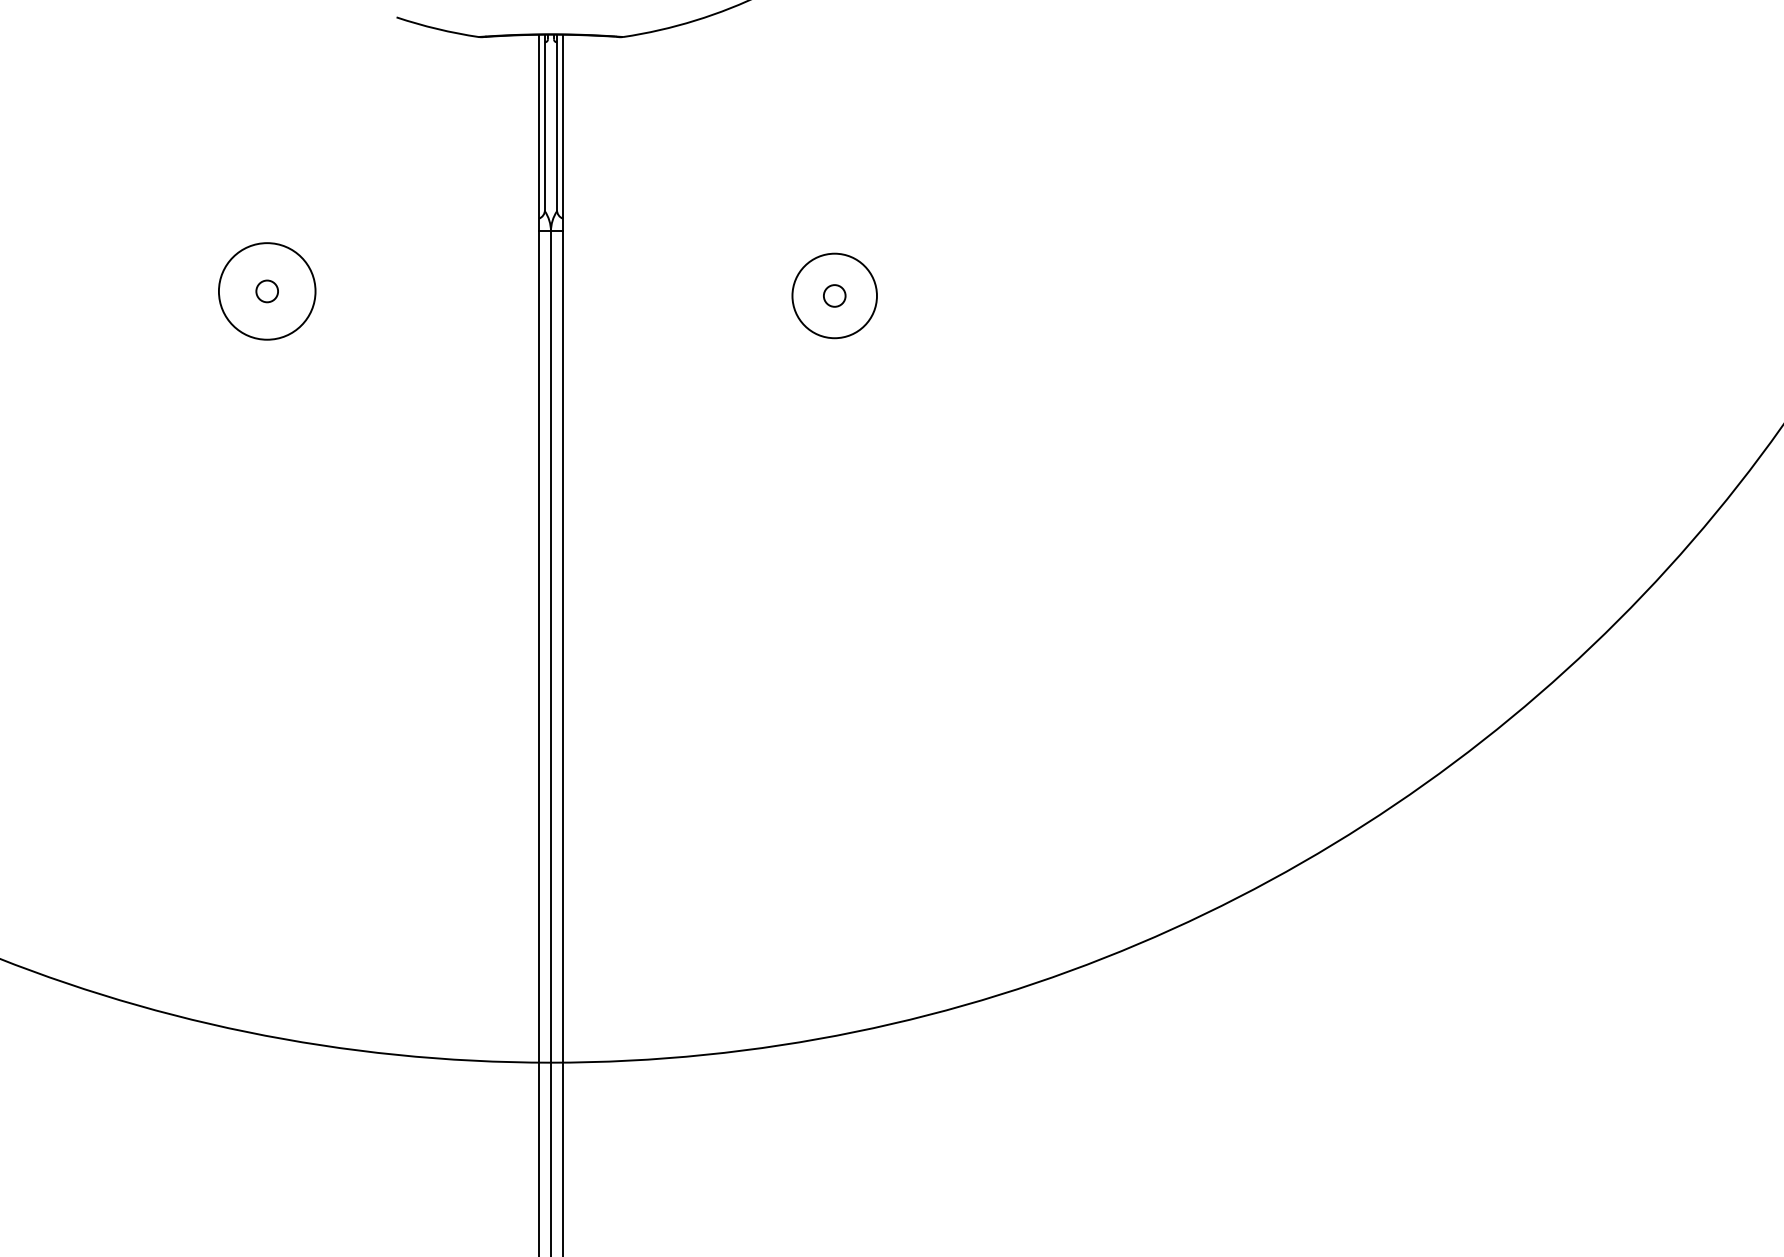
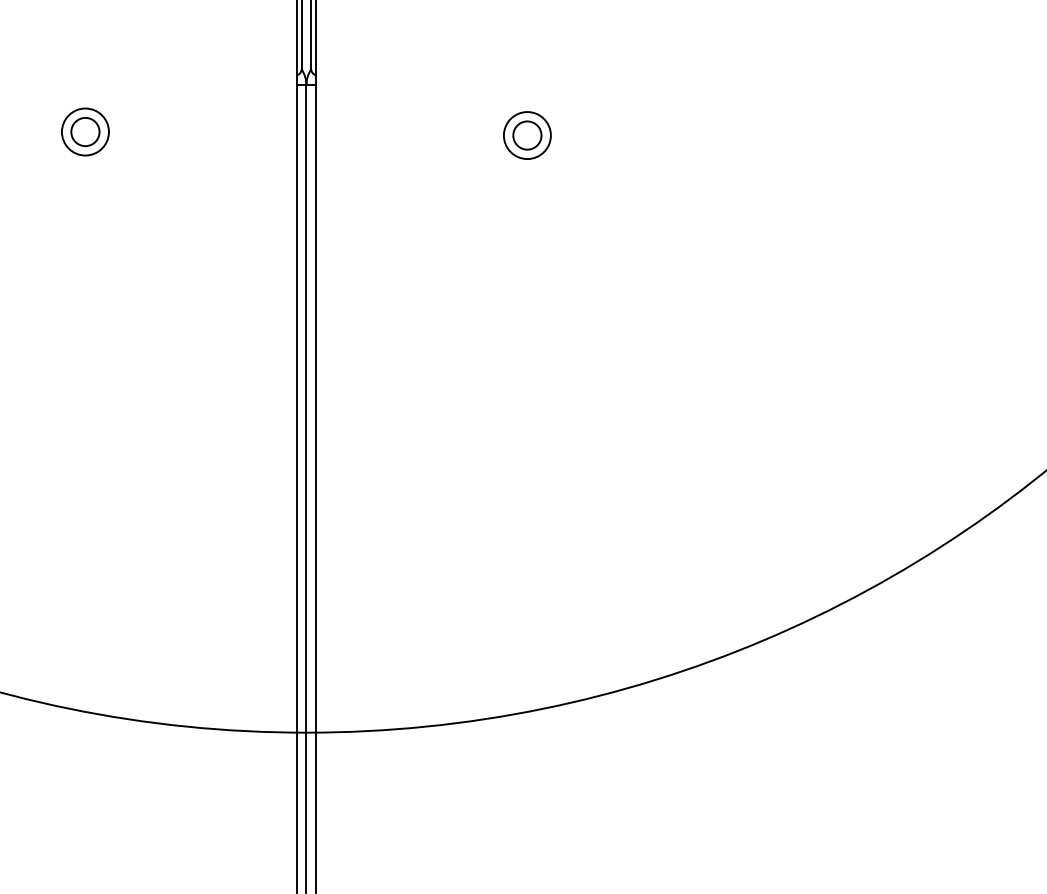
circle: (267, 291) -> (85, 132), size x0.62
circle: (267, 291) -> (85, 132), size x1.67
circle: (834, 295) -> (527, 135), size x0.71
circle: (834, 295) -> (527, 135), size x1.67

